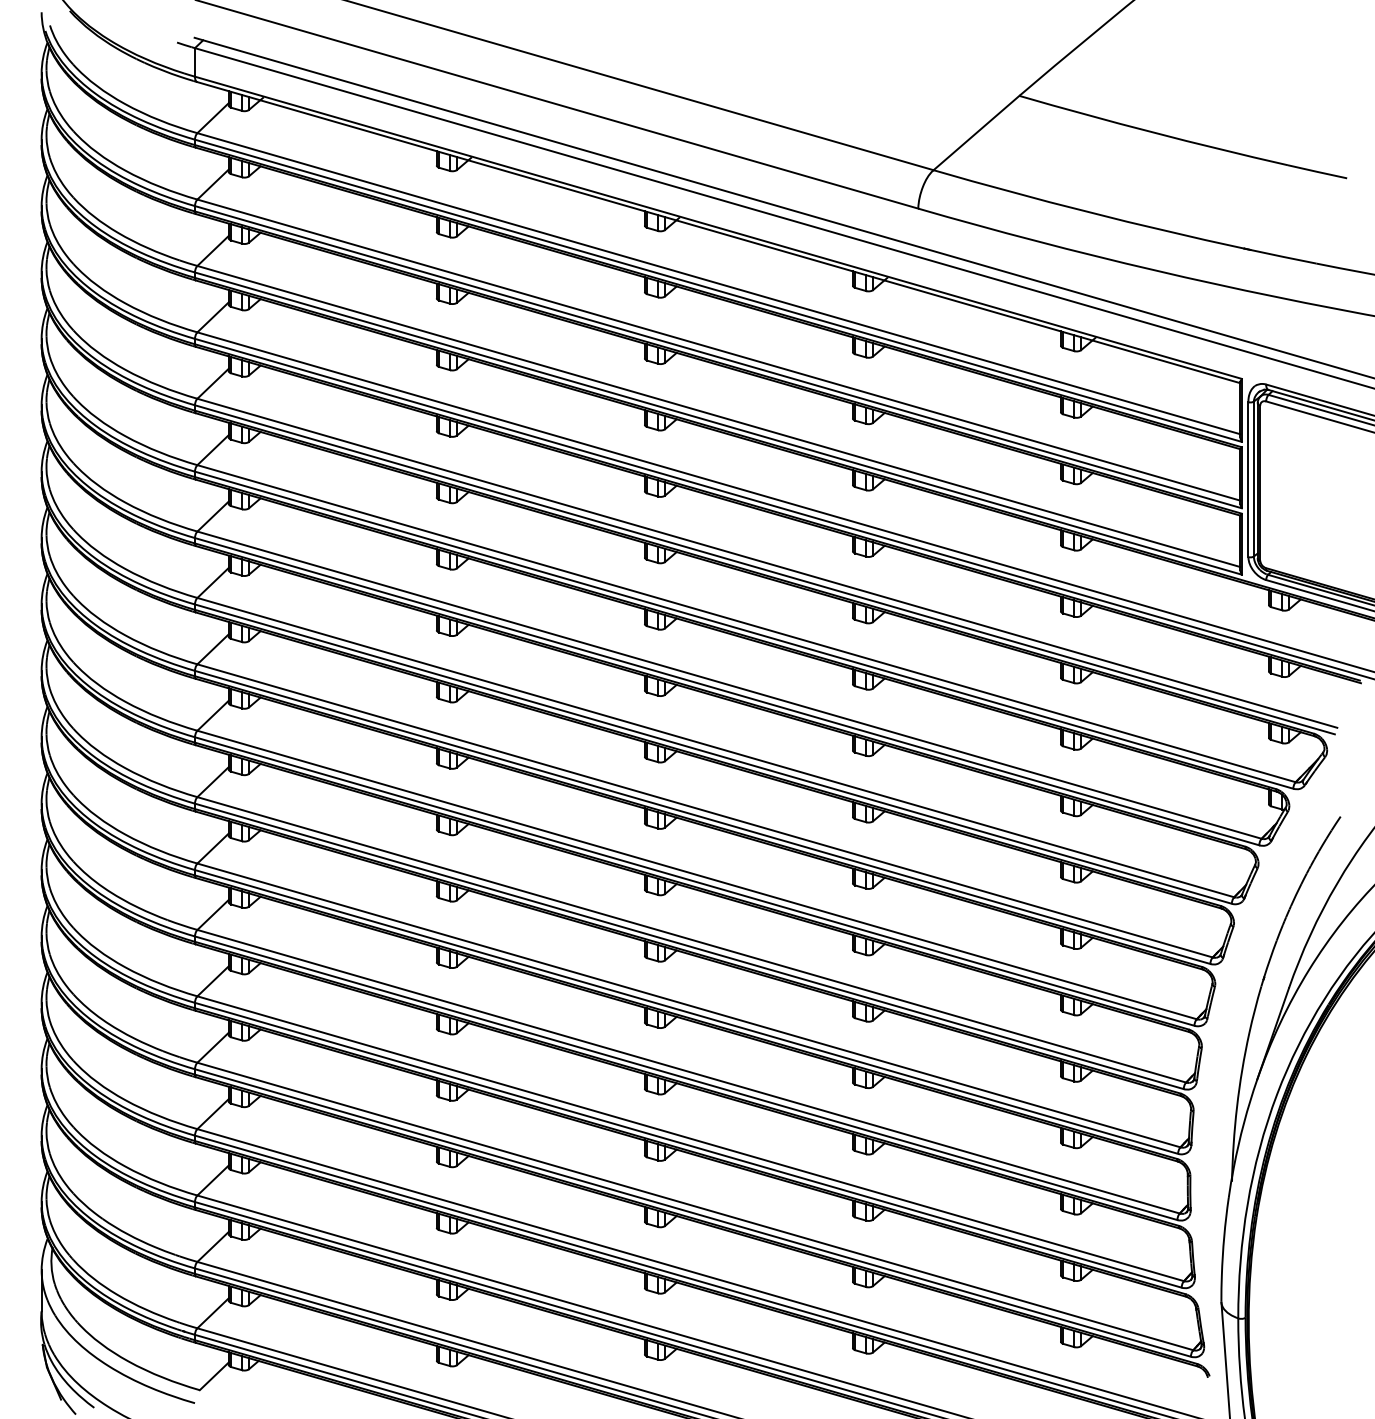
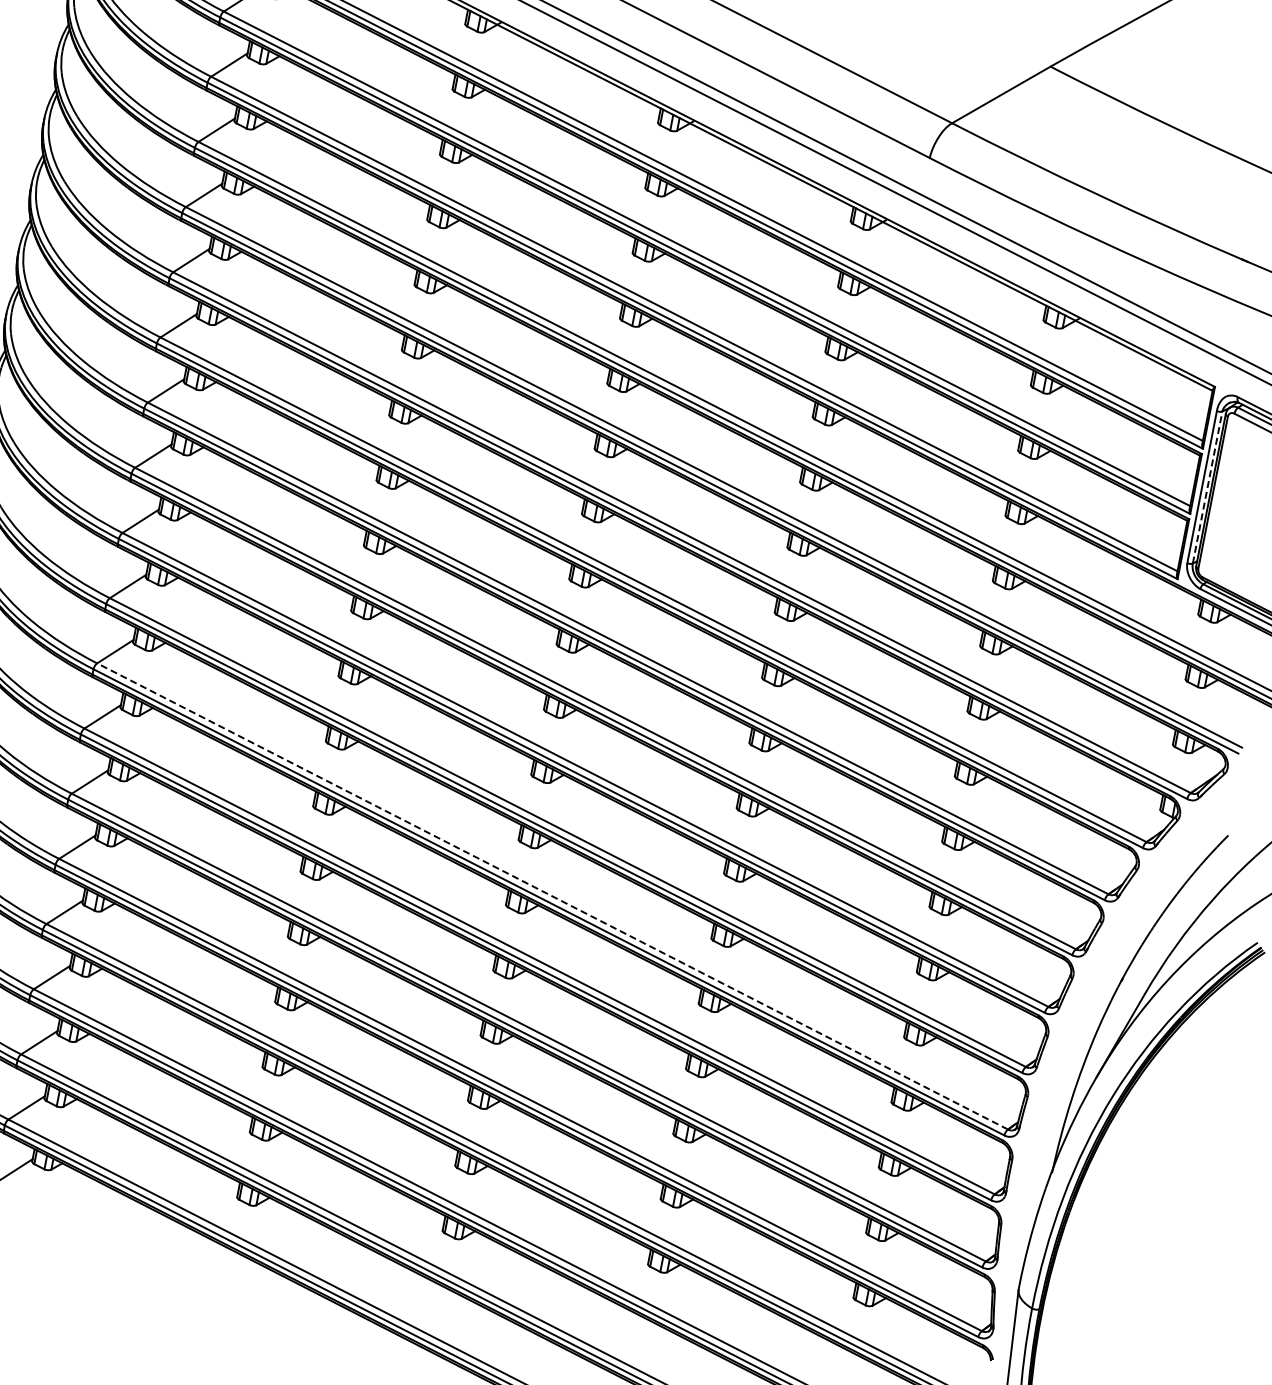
line: (1253, 478) -> (1207, 486), solid -> dashed
line: (688, 1005) -> (552, 896), solid -> dashed

